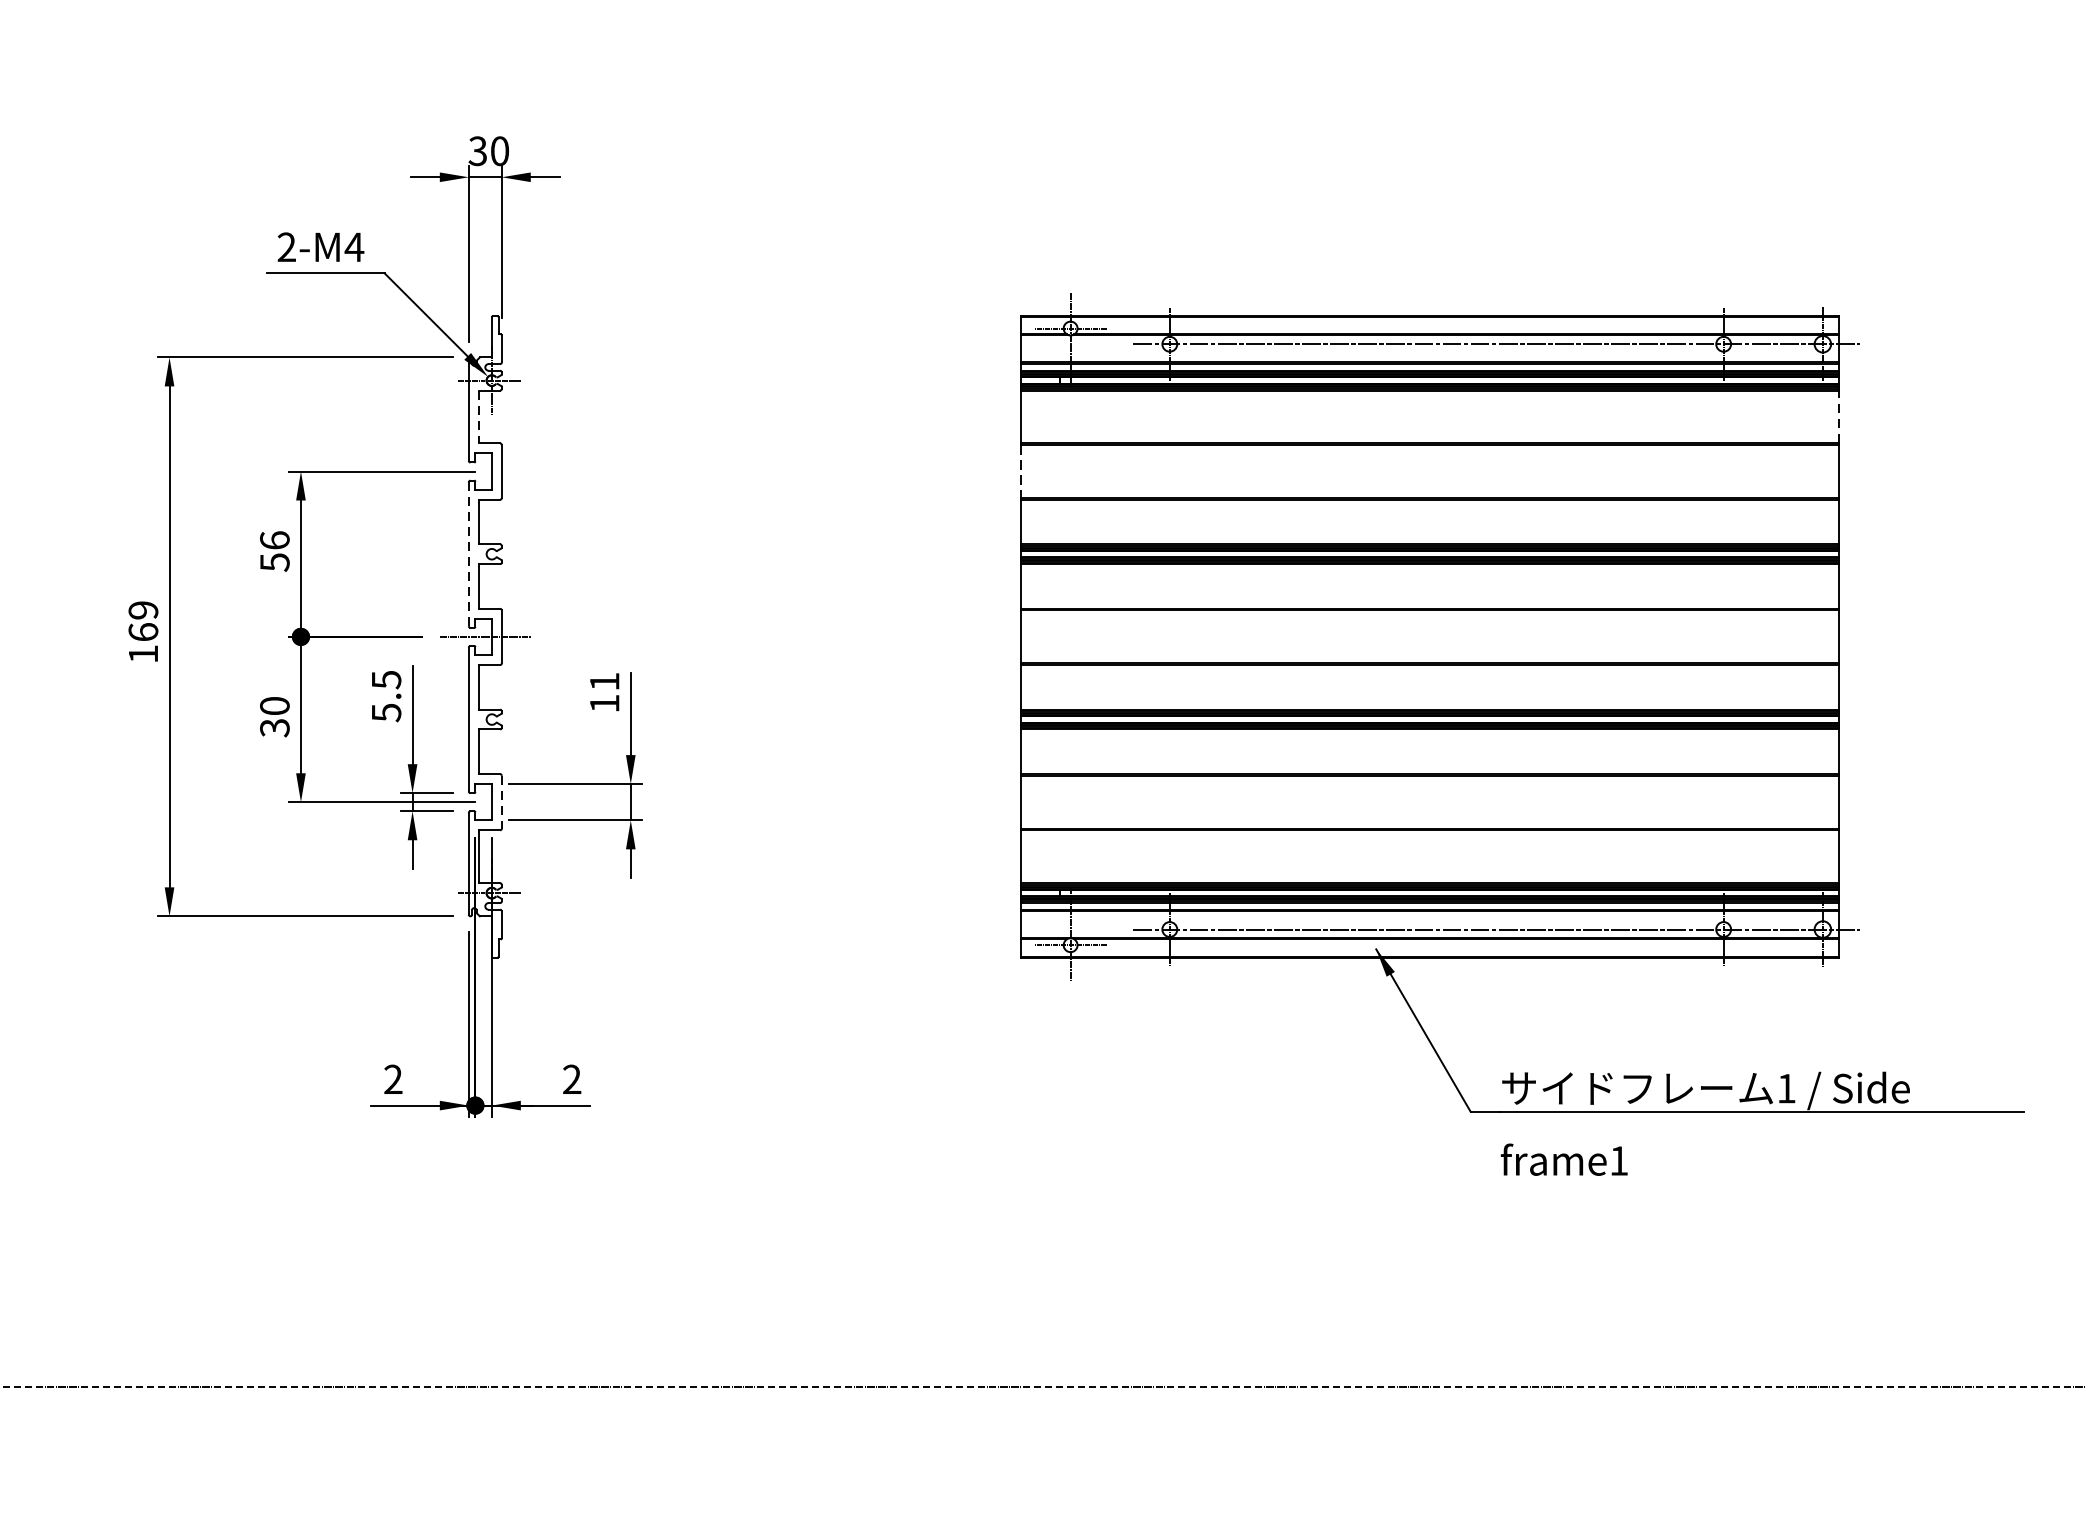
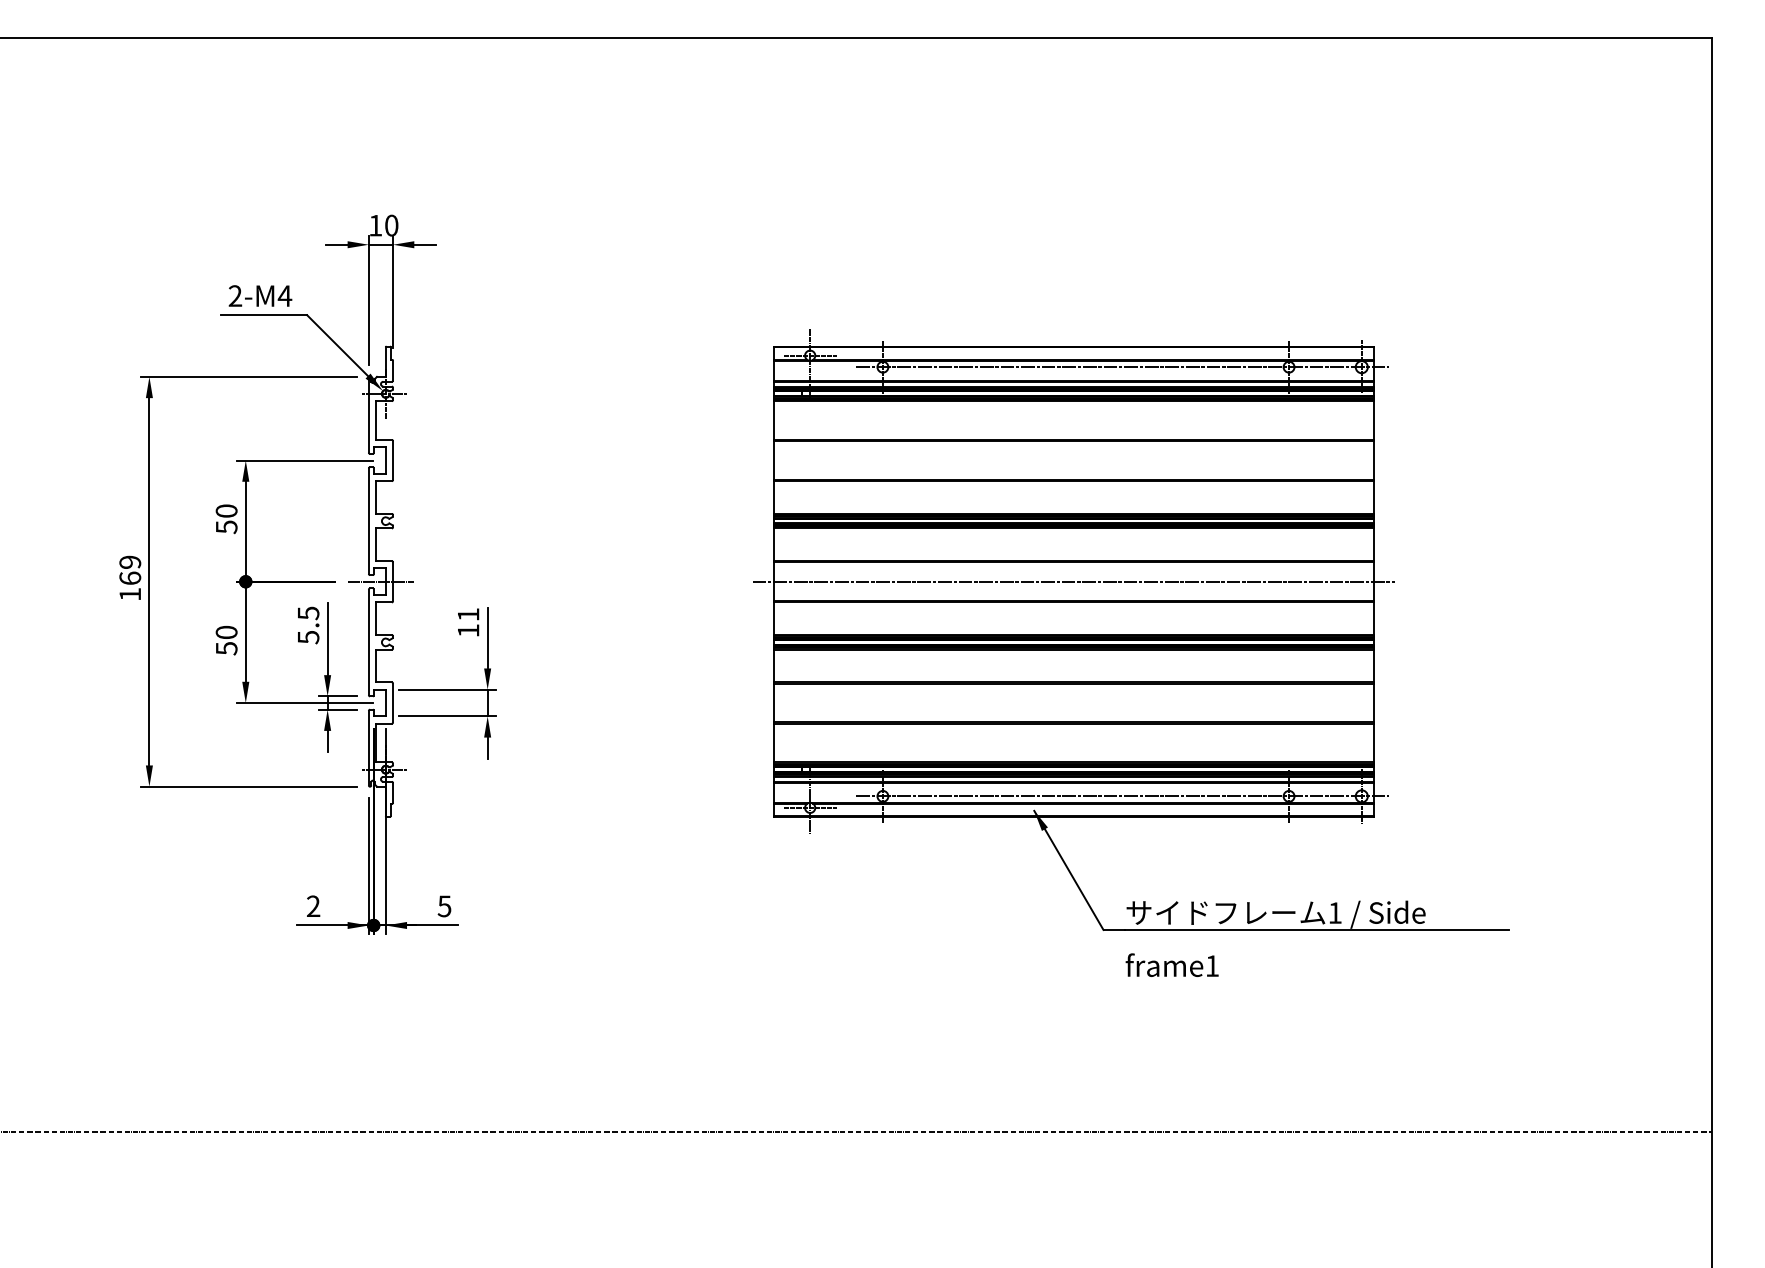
text: (477, 151) -> (375, 225), 30 -> 10
line: (1838, 416) -> (1373, 420), dashed -> solid
line: (479, 418) -> (376, 421), dashed -> solid
line: (1020, 472) -> (773, 461), dashed -> solid
text: (274, 539) -> (226, 510), 56 -> 50
line: (468, 554) -> (368, 521), dashed -> solid
line: (1429, 636) -> (1073, 581), added
text: (274, 727) -> (226, 648), 30 -> 50
line: (502, 802) -> (393, 703), dashed -> solid
text: (571, 1079) -> (444, 906), 2 -> 5

